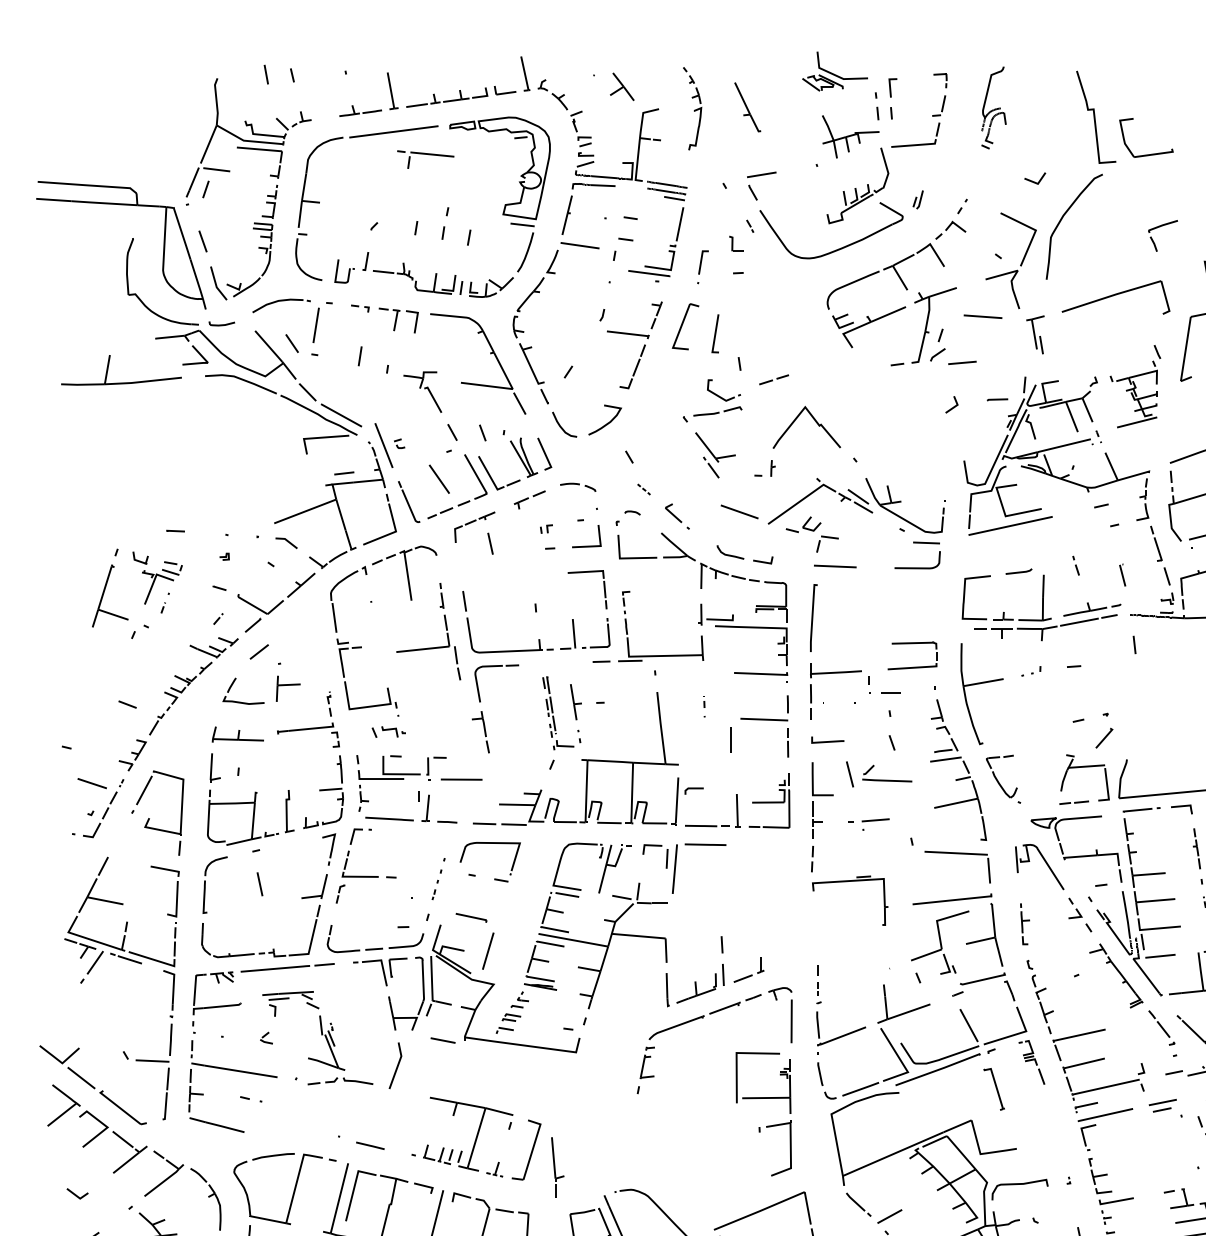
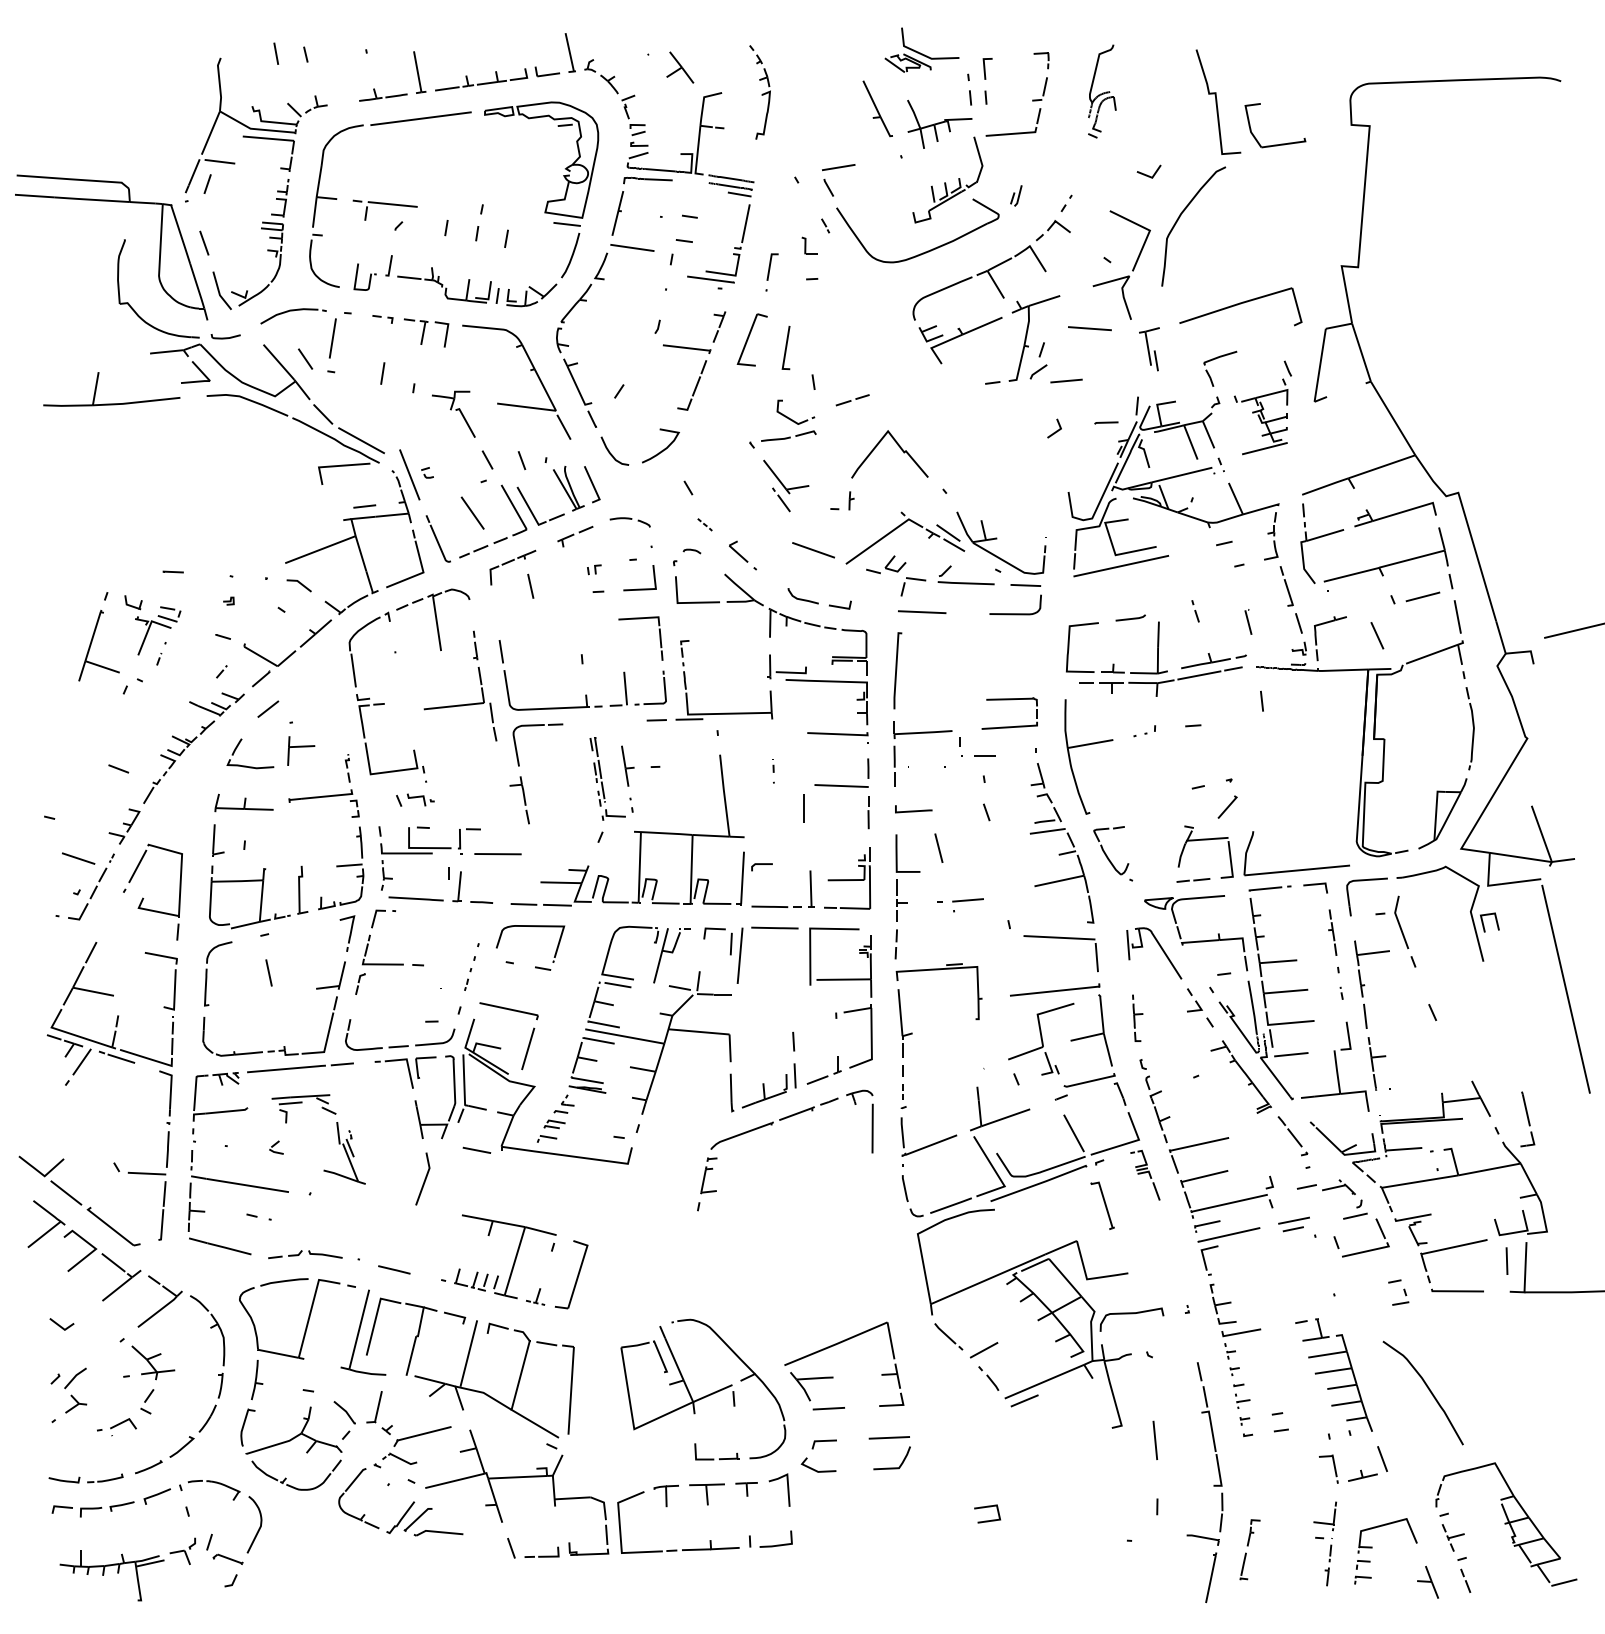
part: (747, 107) -> (877, 108), moved
part: (425, 158) -> (384, 209), moved
part: (1159, 227) -> (1216, 359), moved
part: (886, 779) -> (965, 582), moved
part: (470, 918) -> (508, 1011), size x1.67
part: (340, 1081) -> (305, 1254), moved
part: (765, 1126) -> (843, 1011), moved
part: (557, 1167) -> (904, 1023), moved

